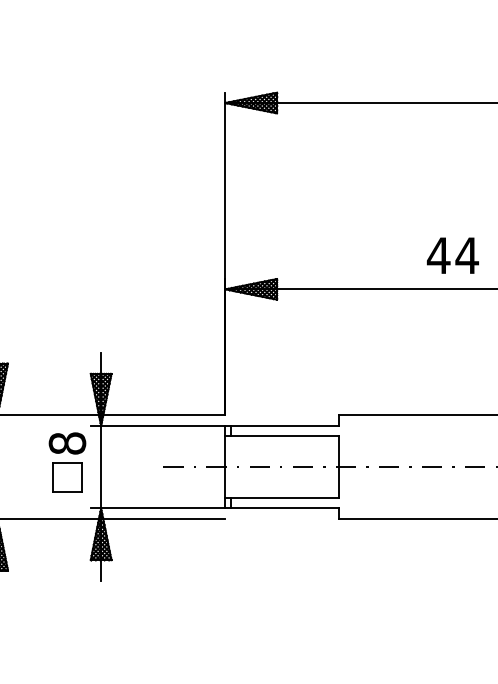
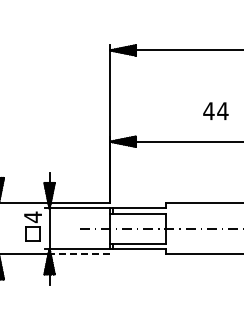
text: (452, 254) -> (215, 110), moved
text: (68, 444) -> (33, 217), 8 -> 4
line: (164, 519) -> (80, 254), solid -> dashed

